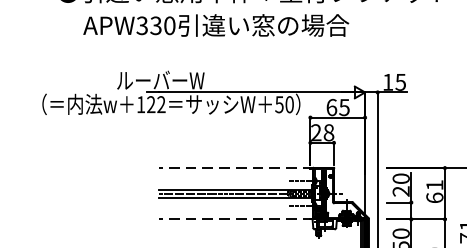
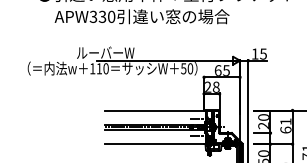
text: (155, 104) -> (102, 68), 122 -> 110
line: (236, 168) -> (155, 110), dashed -> solid
line: (236, 219) -> (155, 144), dashed -> solid

